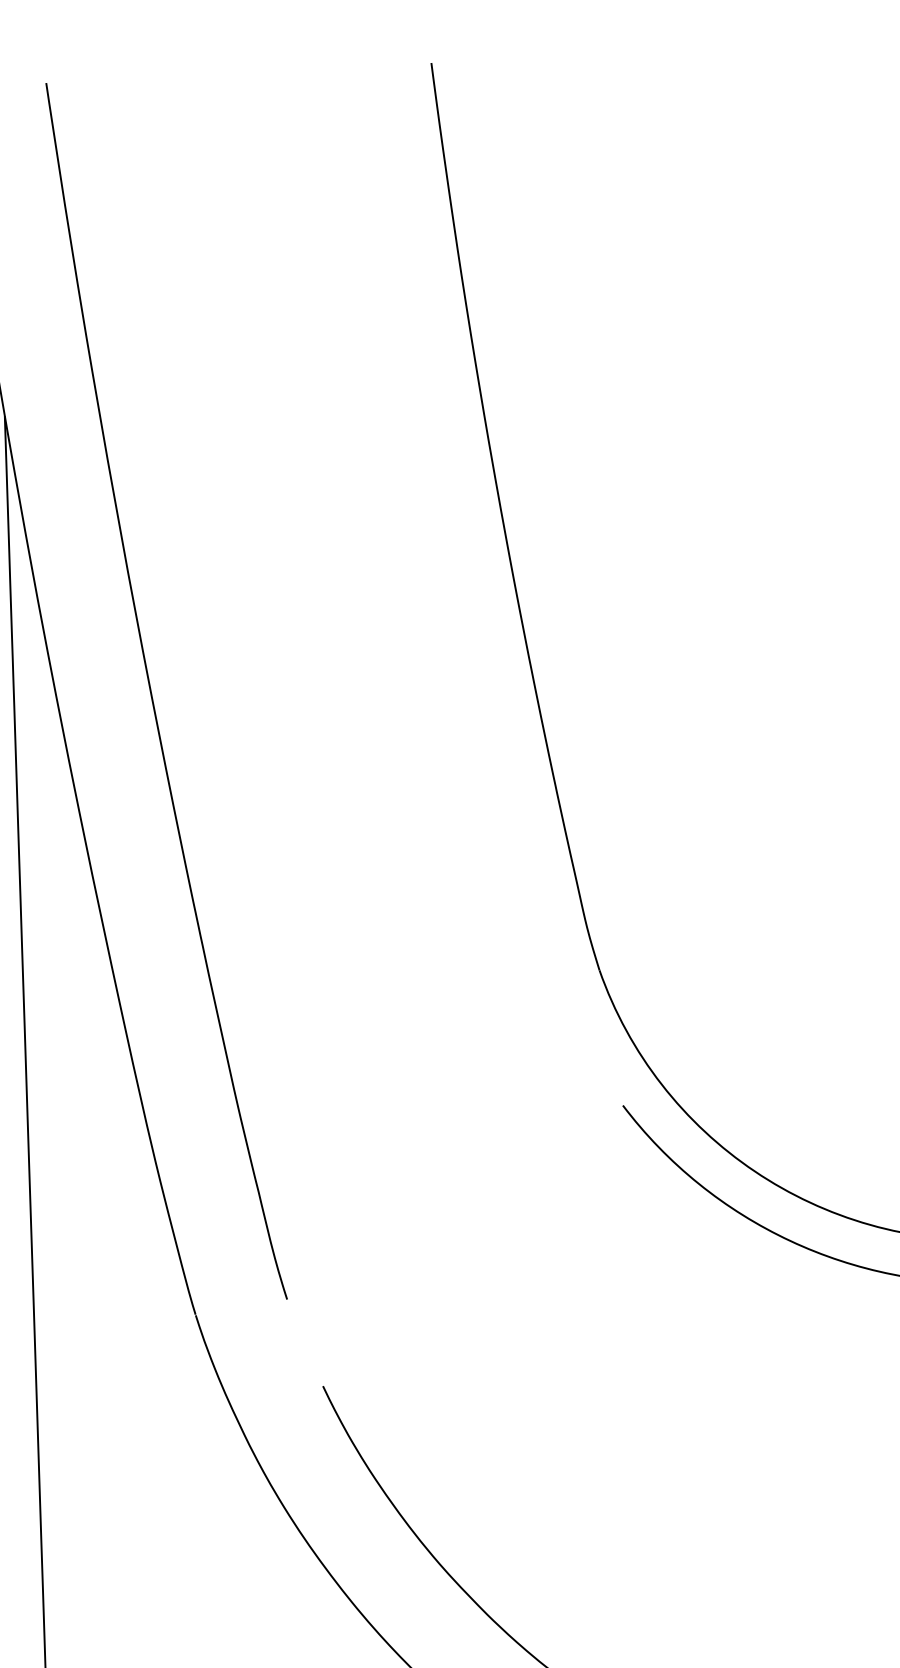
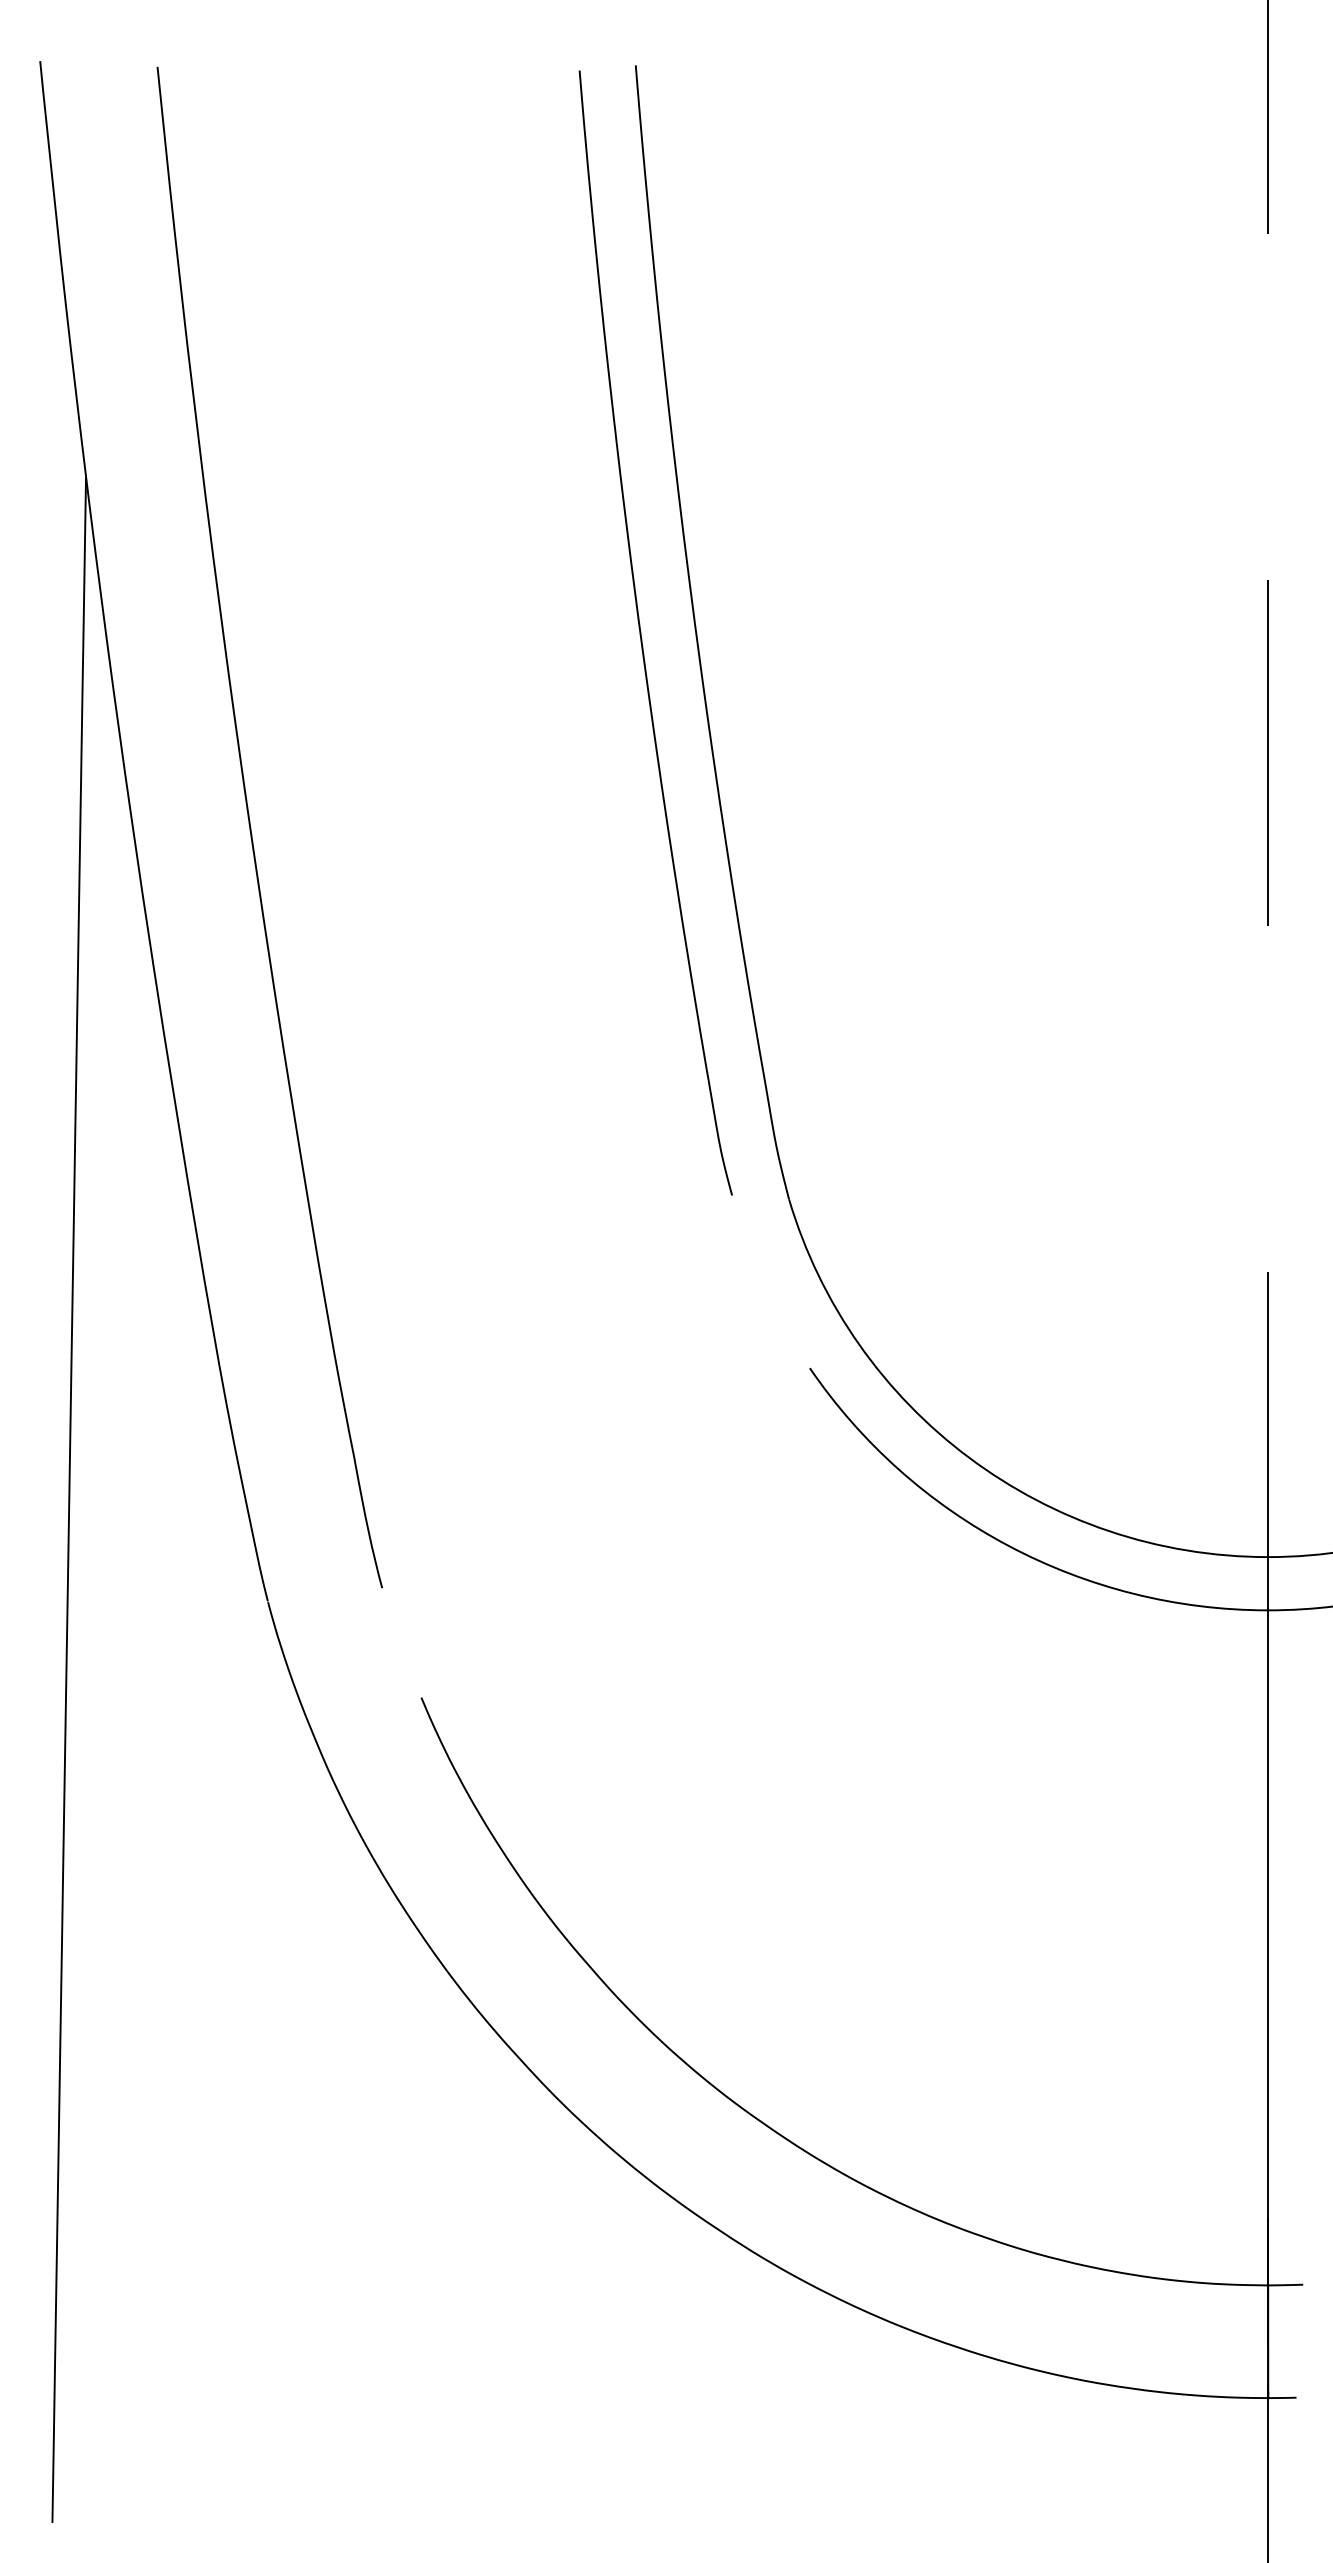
curve: (458, 519) -> (641, 632), added

